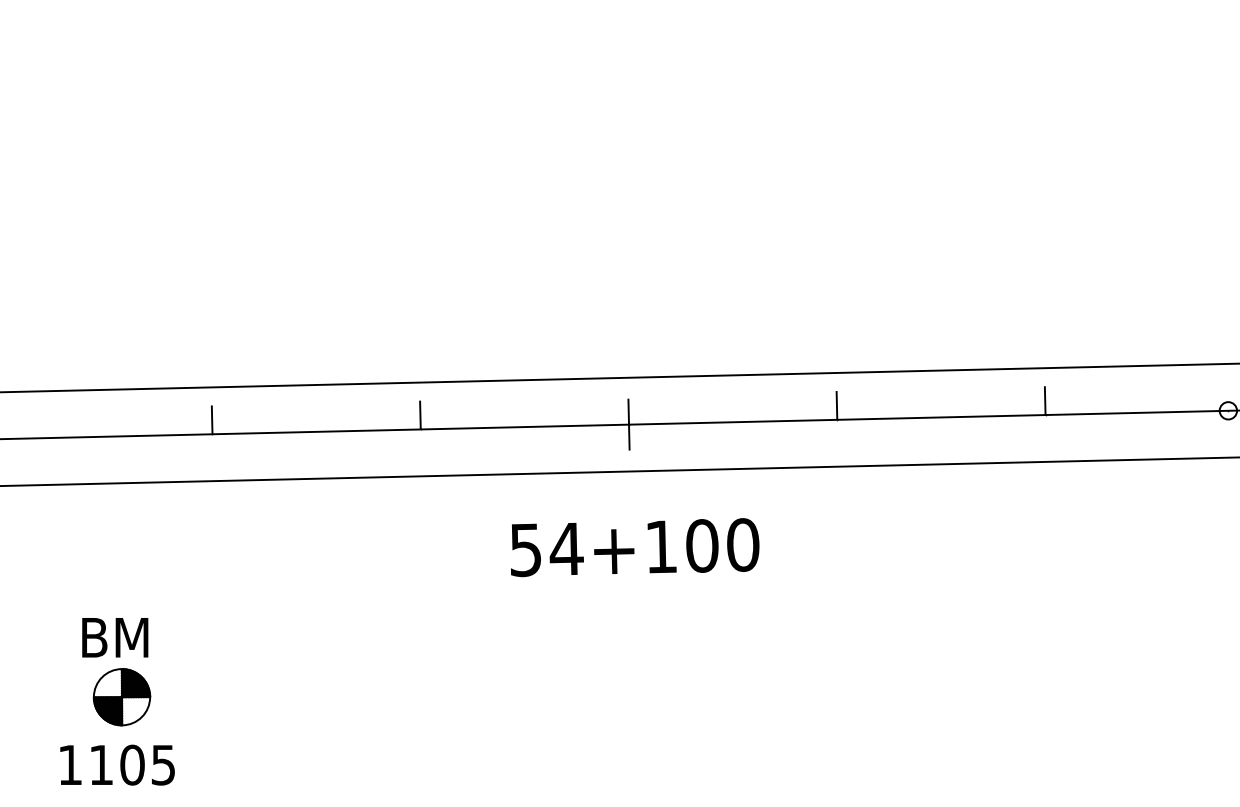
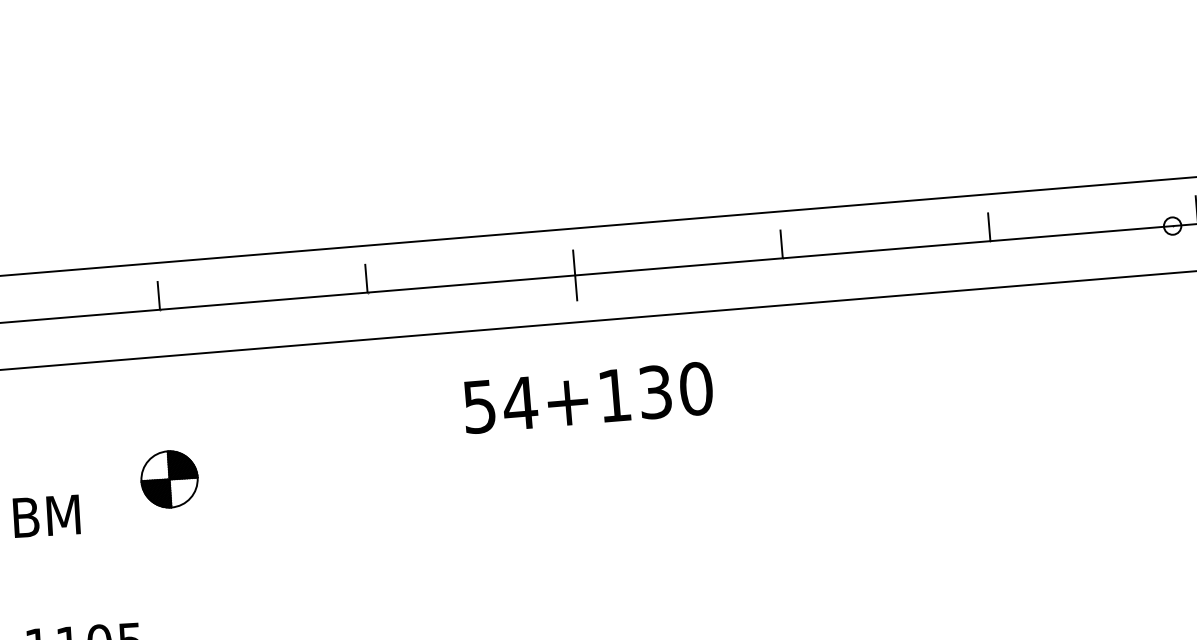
text: (702, 545) -> (655, 391), 54+100 -> 54+130
text: (115, 637) -> (47, 516), moved
part: (121, 697) -> (169, 479), moved

